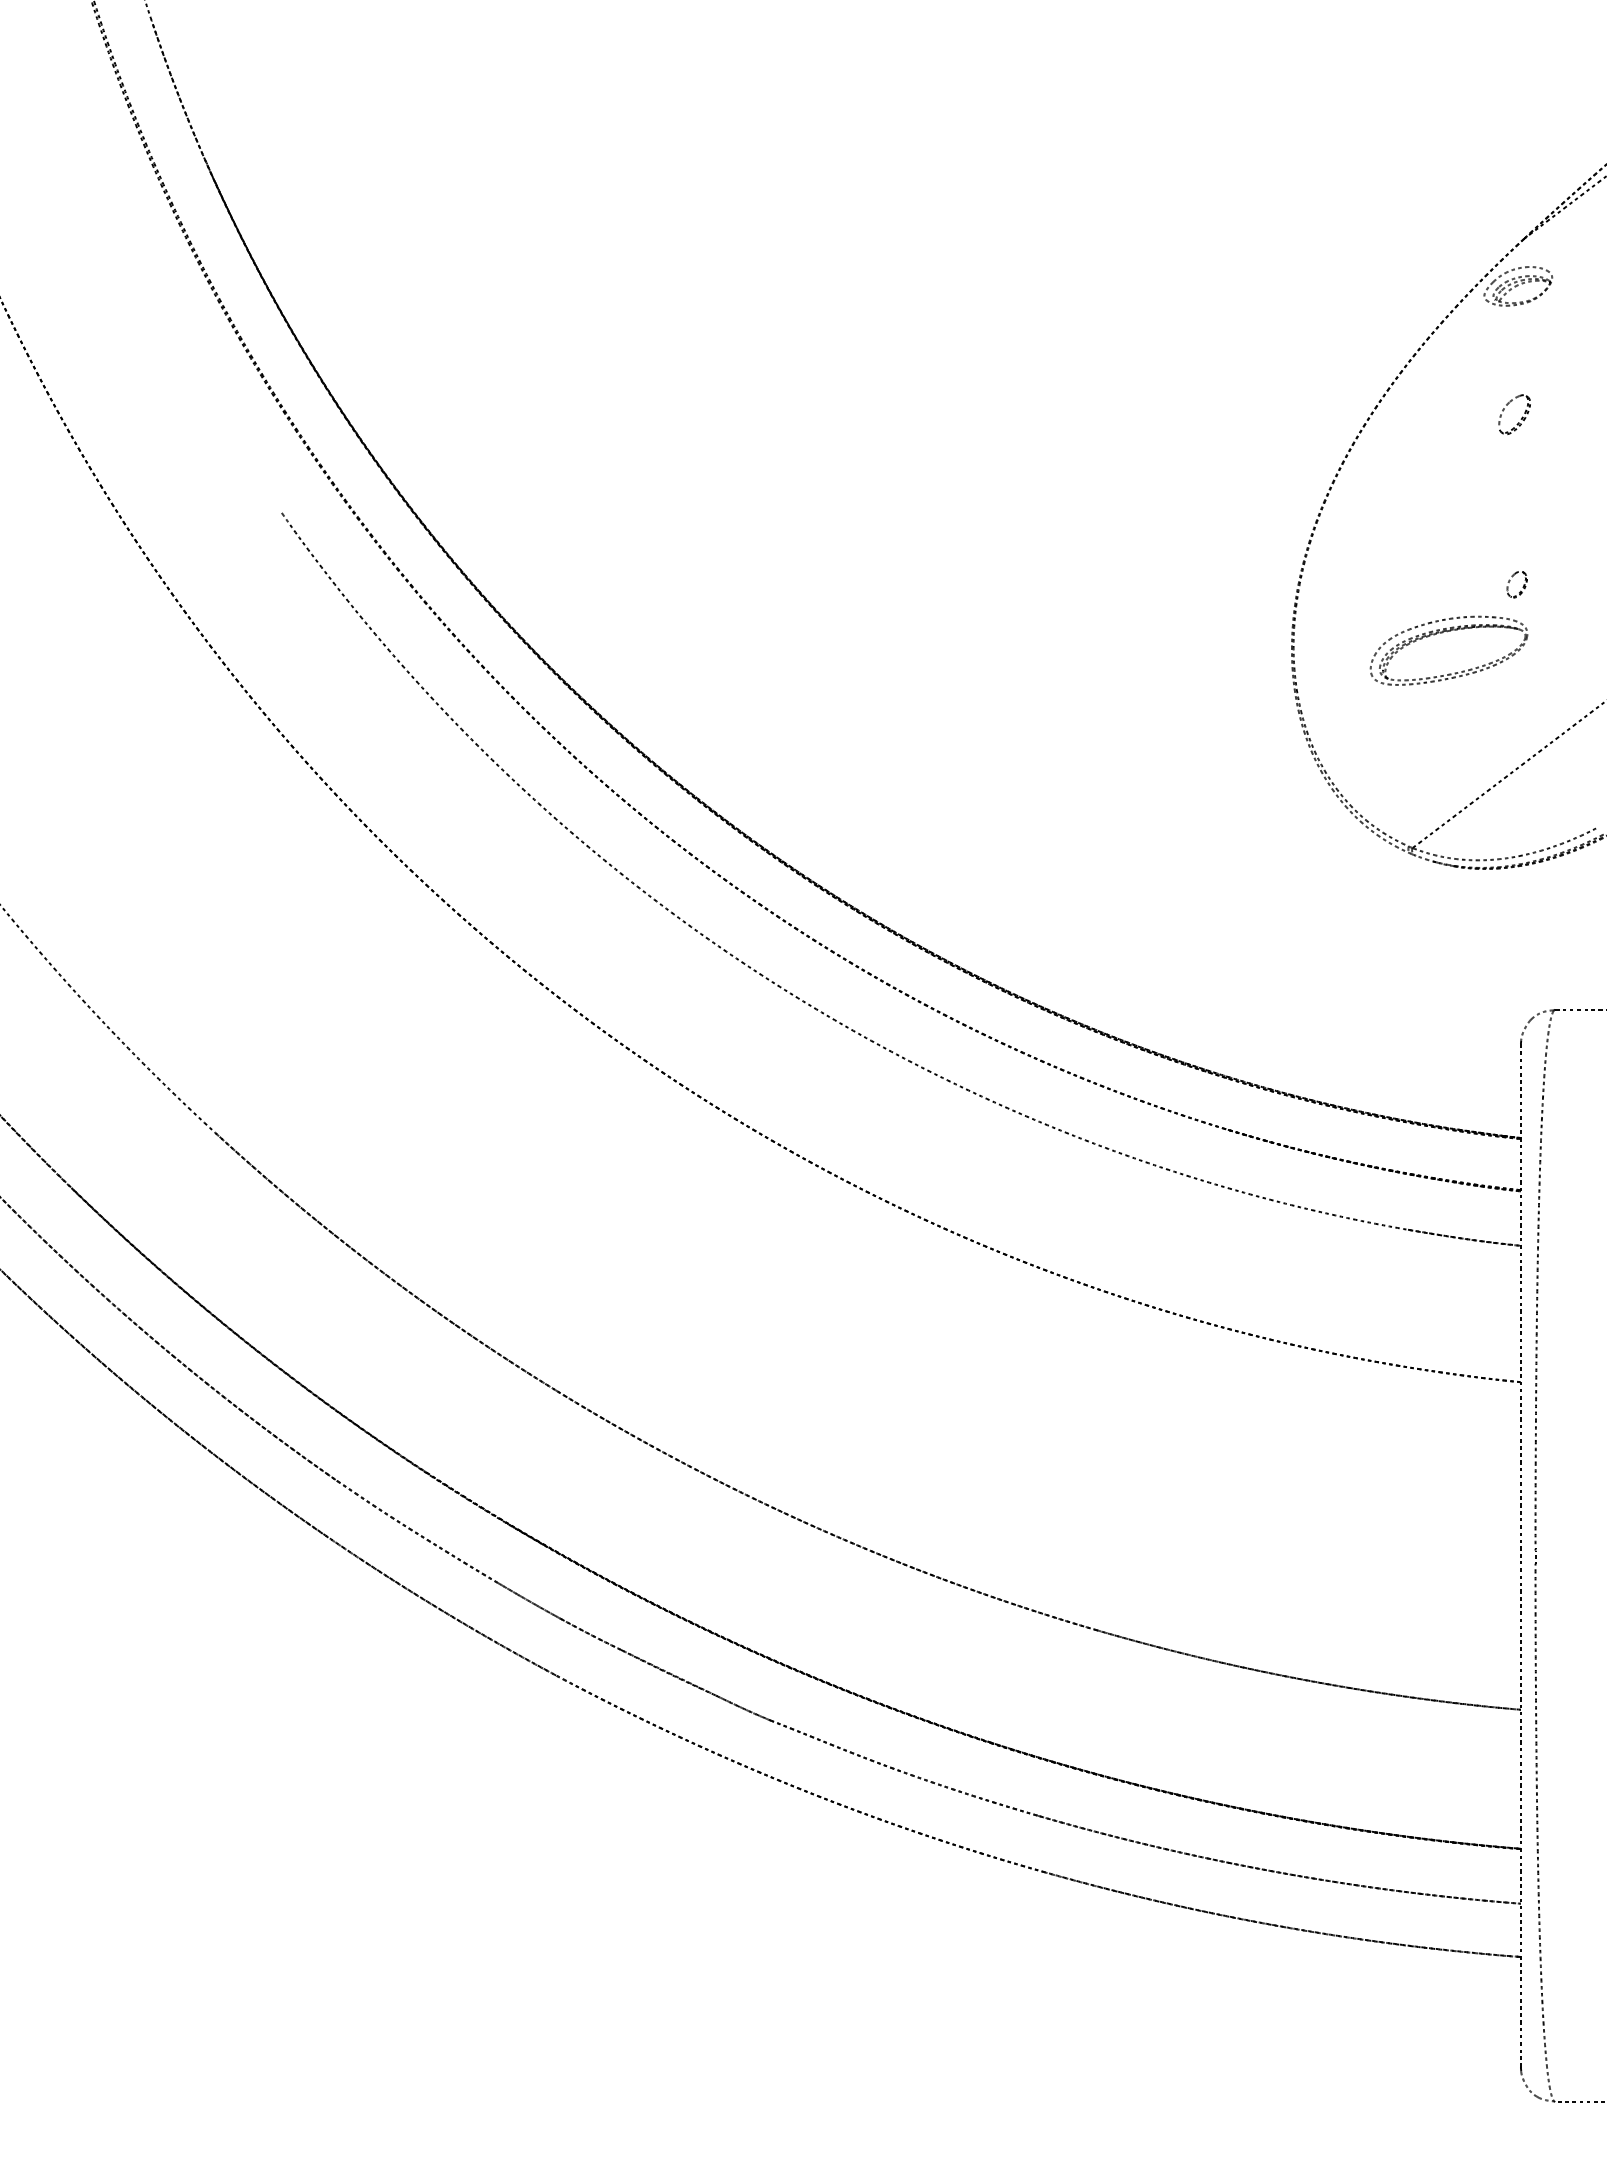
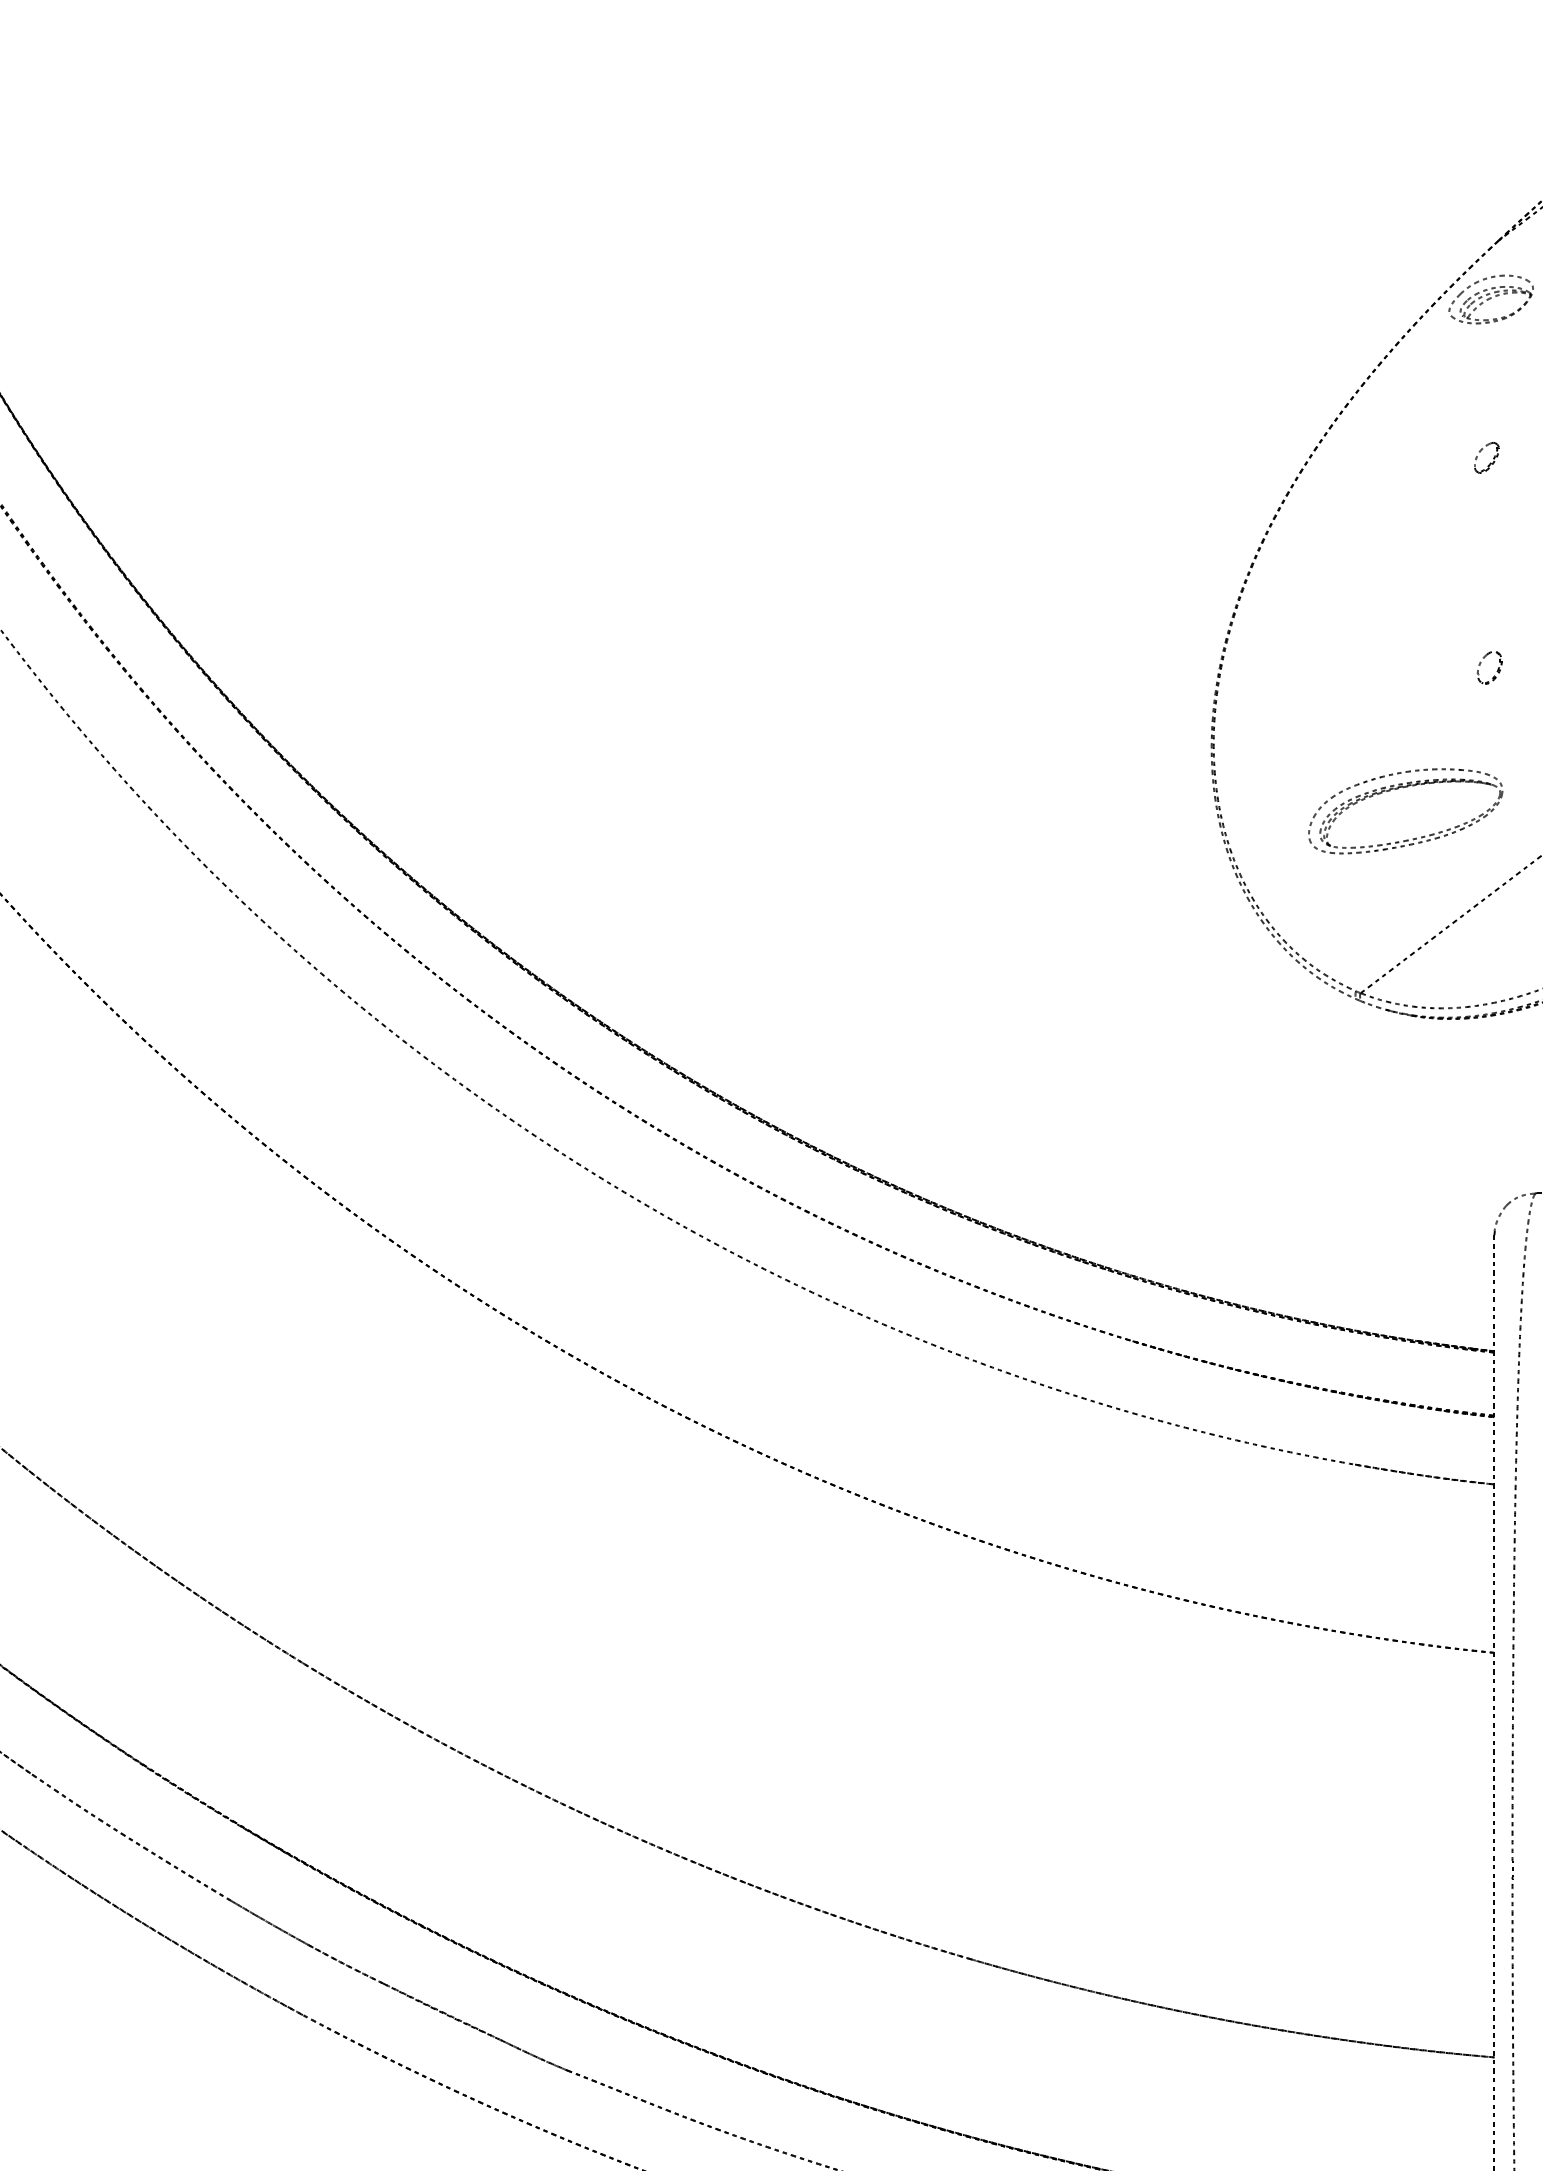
part: (1514, 414) -> (1486, 457), size x0.62
part: (1447, 632) -> (1403, 788), moved

